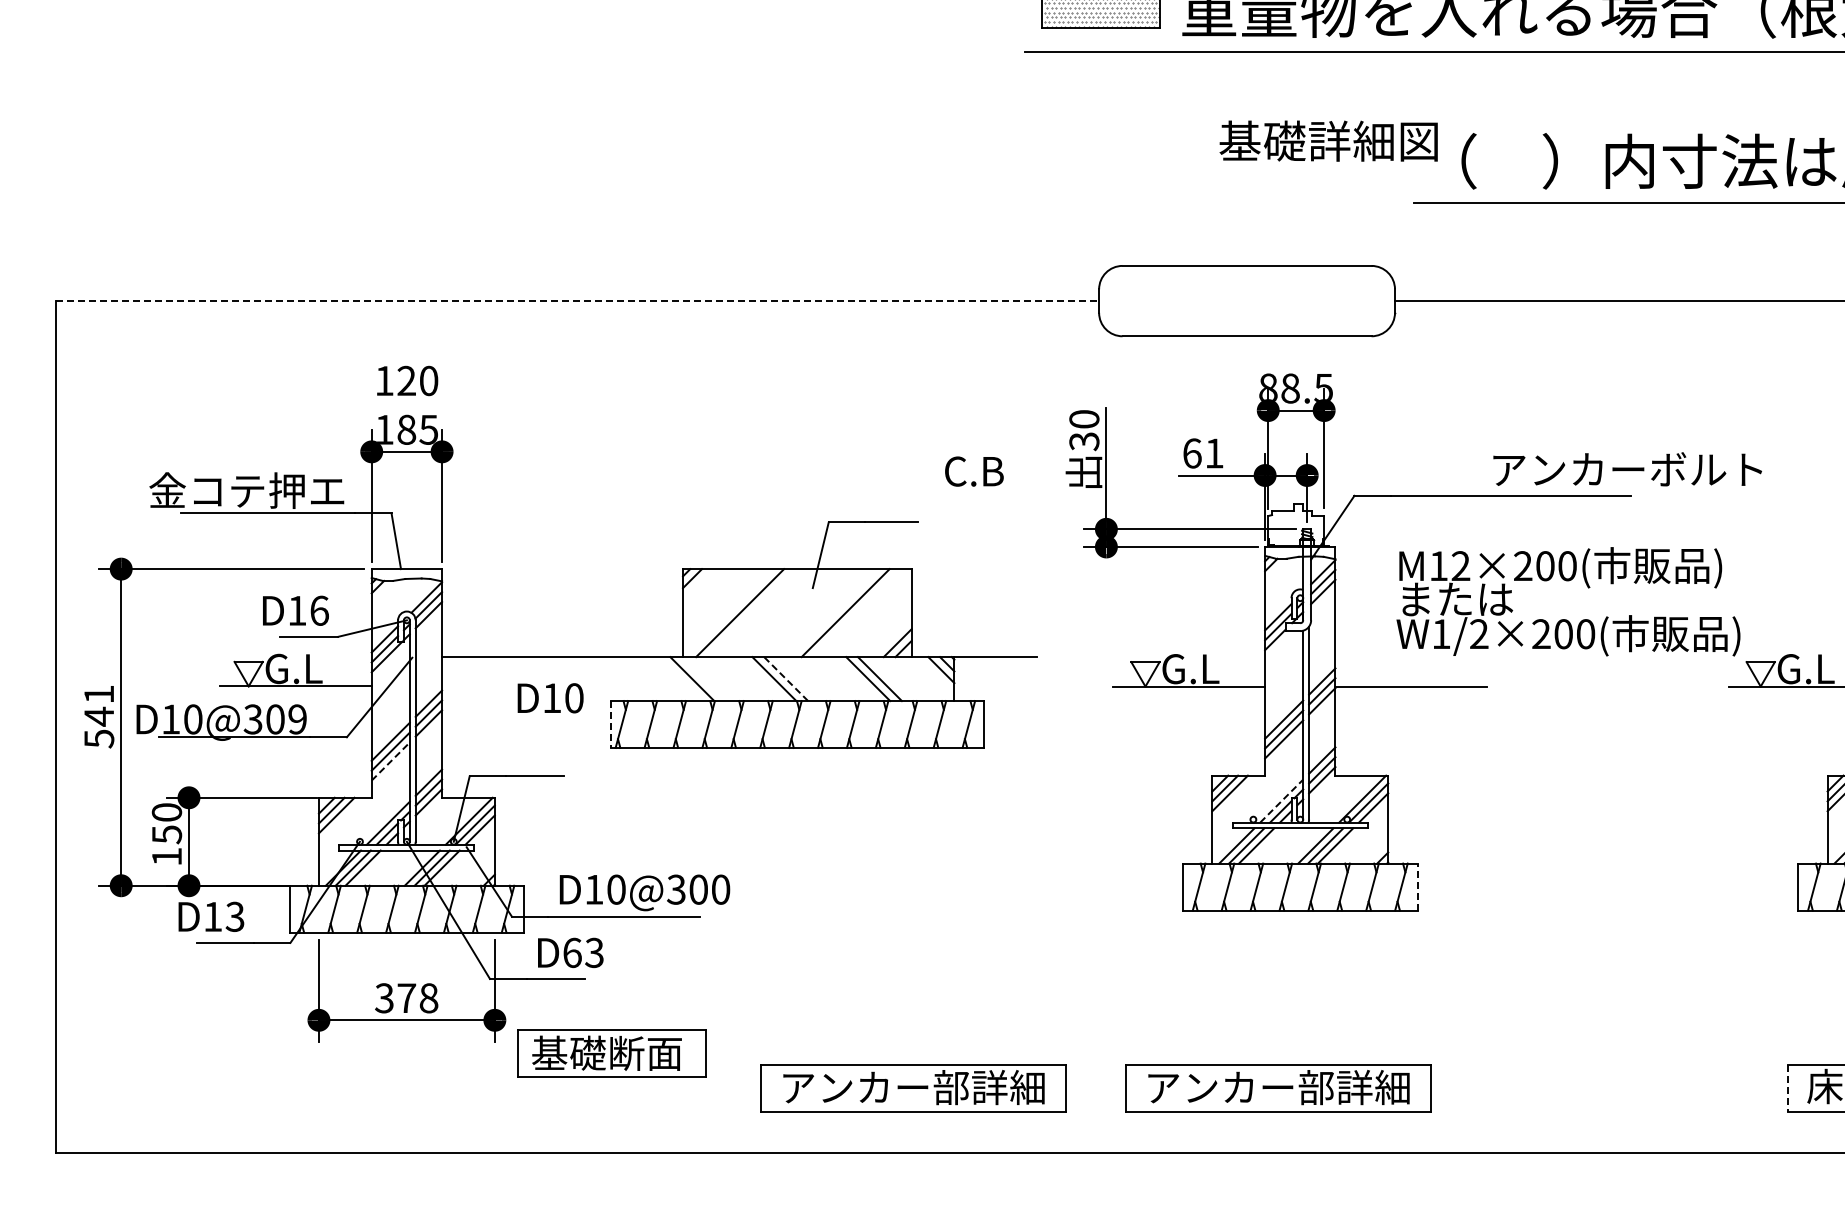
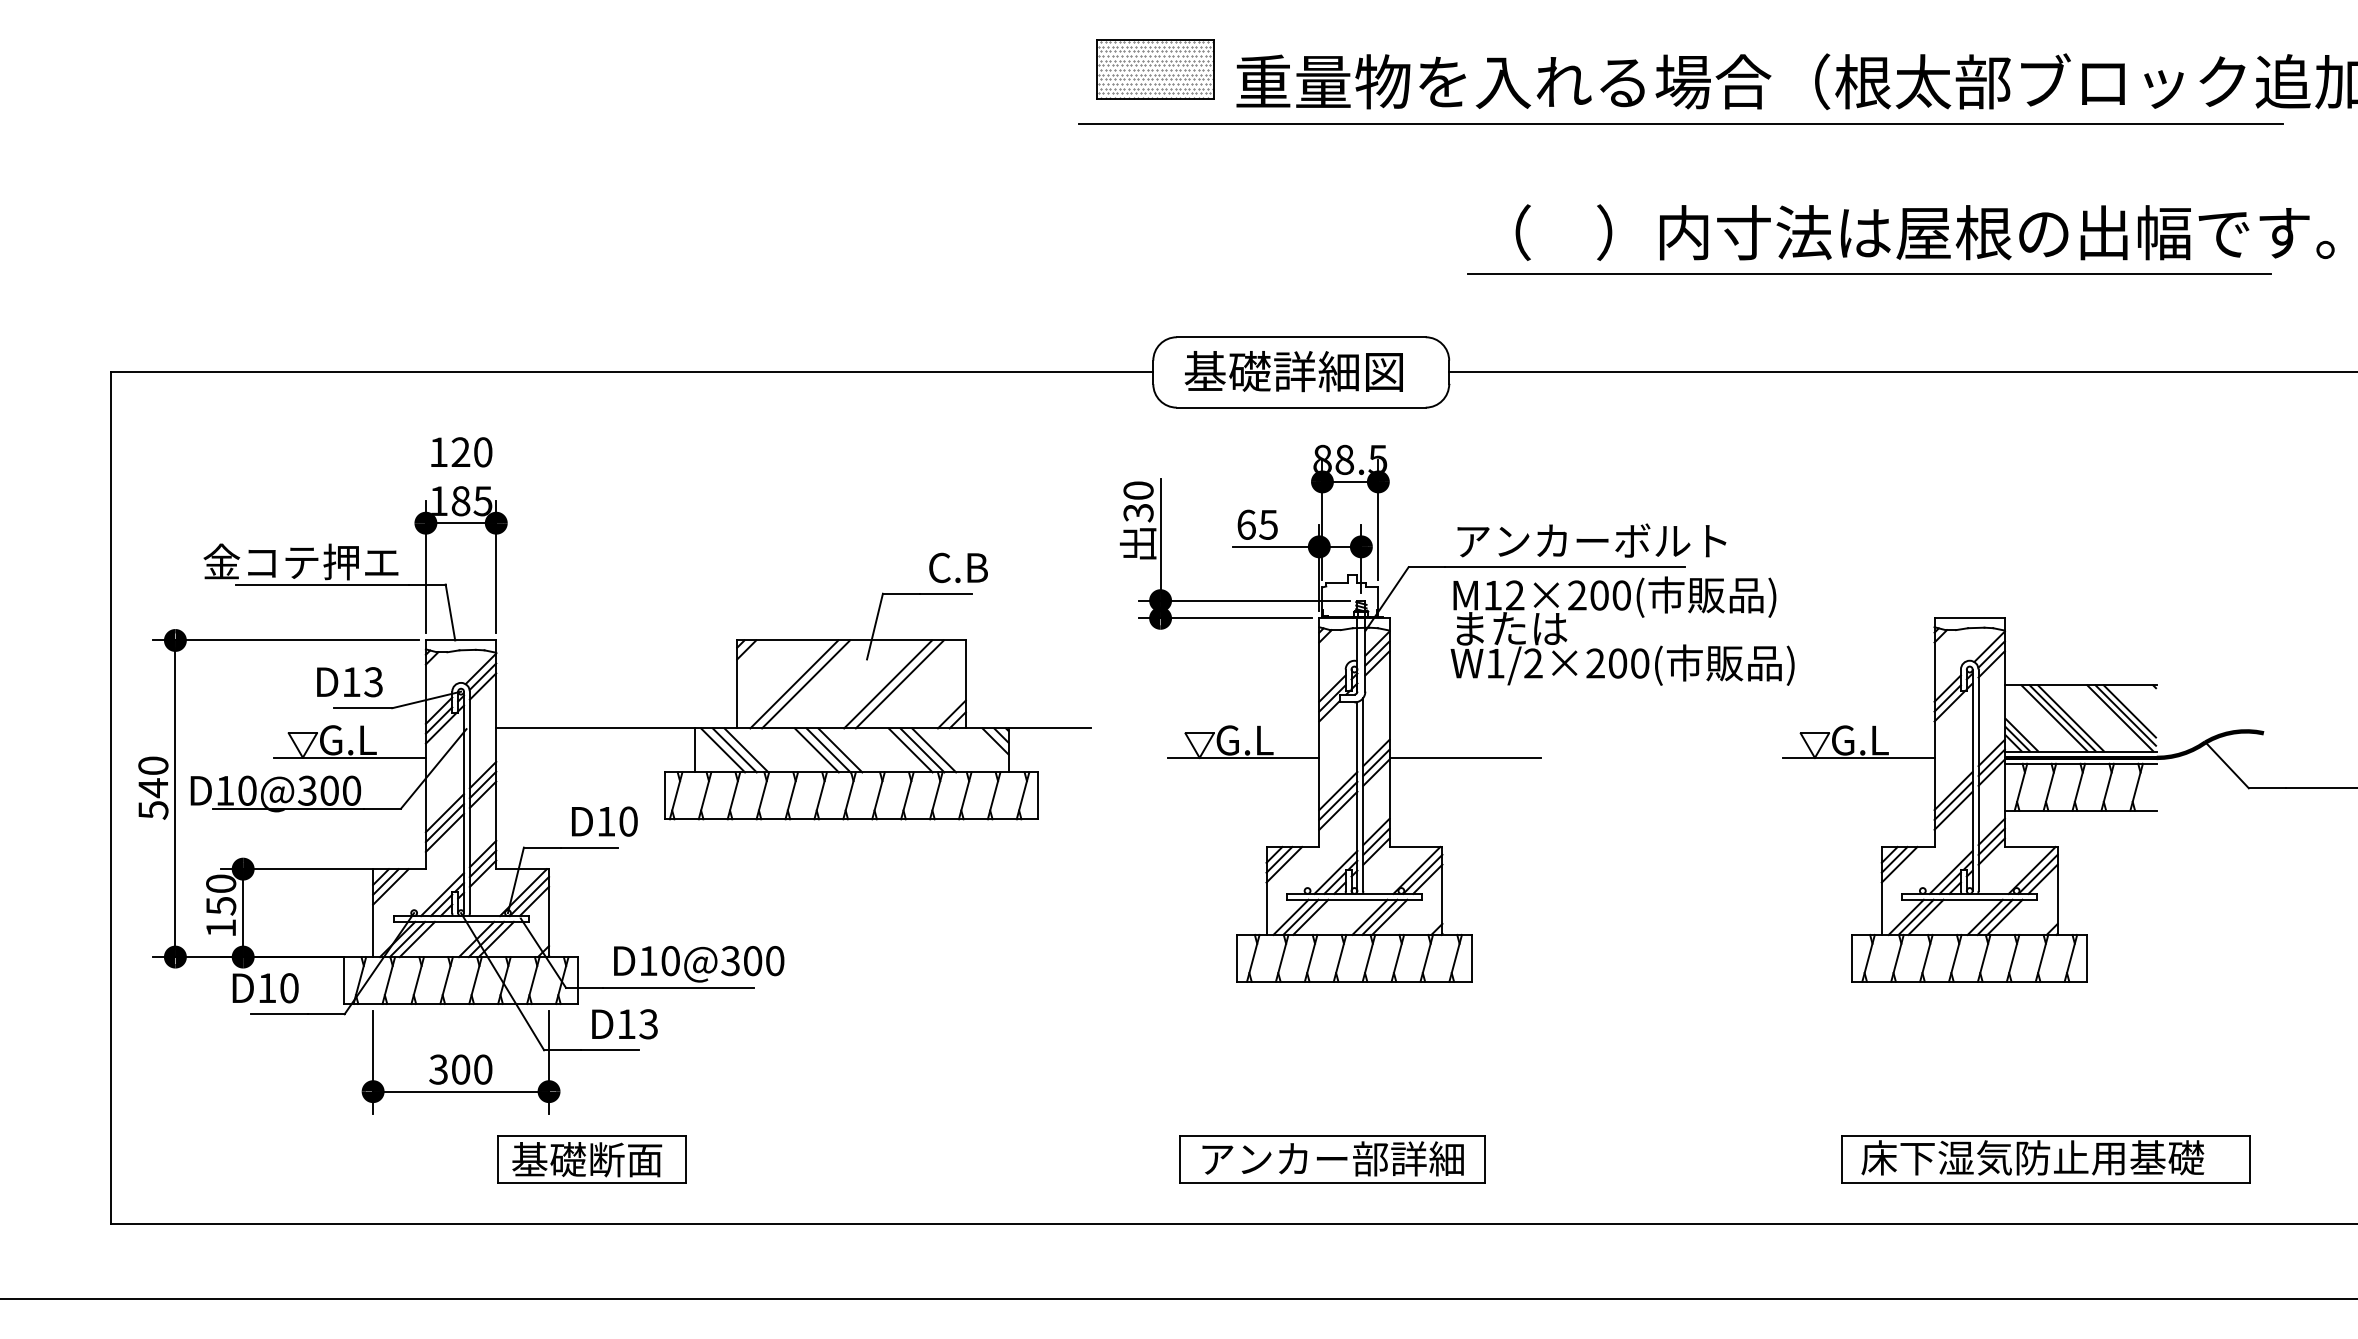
text: (1328, 141) -> (1293, 371), moved
line: (578, 301) -> (632, 372), dashed -> solid
text: (1214, 453) -> (1268, 524), 61 -> 65
text: (1627, 469) -> (1591, 540), moved
text: (974, 471) -> (958, 567), moved
text: (1568, 601) -> (1622, 630), moved
text: (319, 611) -> (373, 682), D16 -> D13
line: (752, 613) -> (806, 684), added
line: (834, 613) -> (888, 684), added
line: (640, 679) -> (694, 750), added
line: (669, 679) -> (723, 750), added
line: (680, 679) -> (734, 750), added
line: (762, 679) -> (816, 750), added
line: (785, 679) -> (839, 750), dashed -> solid
line: (856, 679) -> (910, 750), added
text: (99, 694) -> (153, 765), 541 -> 540
text: (550, 698) -> (604, 821), moved
text: (297, 719) -> (351, 790), D10@309 -> D10@300
line: (611, 725) -> (665, 796), dashed -> solid
line: (390, 761) -> (444, 832), dashed -> solid
line: (1282, 801) -> (1336, 872), dashed -> solid
line: (1417, 886) -> (1471, 957), dashed -> solid
text: (234, 917) -> (288, 988), D13 -> D10
text: (573, 953) -> (627, 1024), D63 -> D13
text: (418, 998) -> (472, 1069), 378 -> 300
part: (611, 1053) -> (591, 1159), moved
part: (913, 1088) -> (967, 1159), removed
line: (1788, 1089) -> (1842, 1160), dashed -> solid

